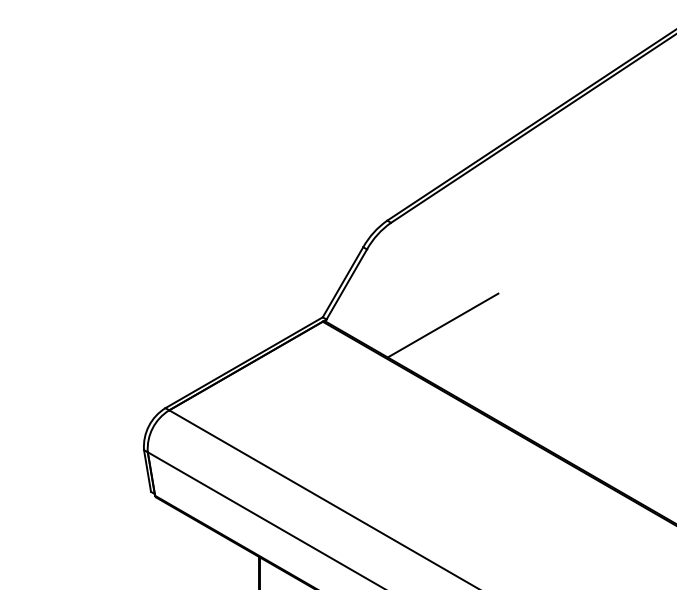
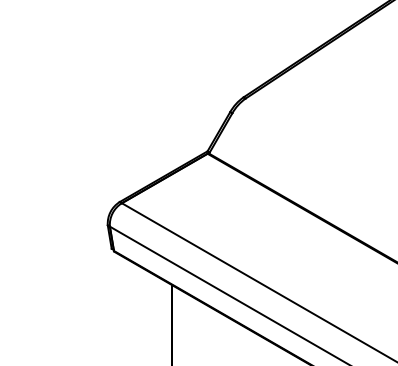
line: (442, 324) -> (274, 155), removed

